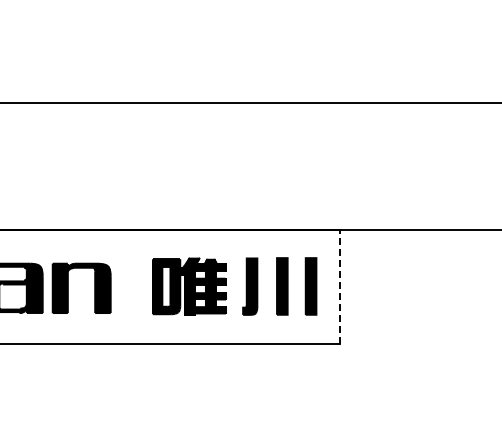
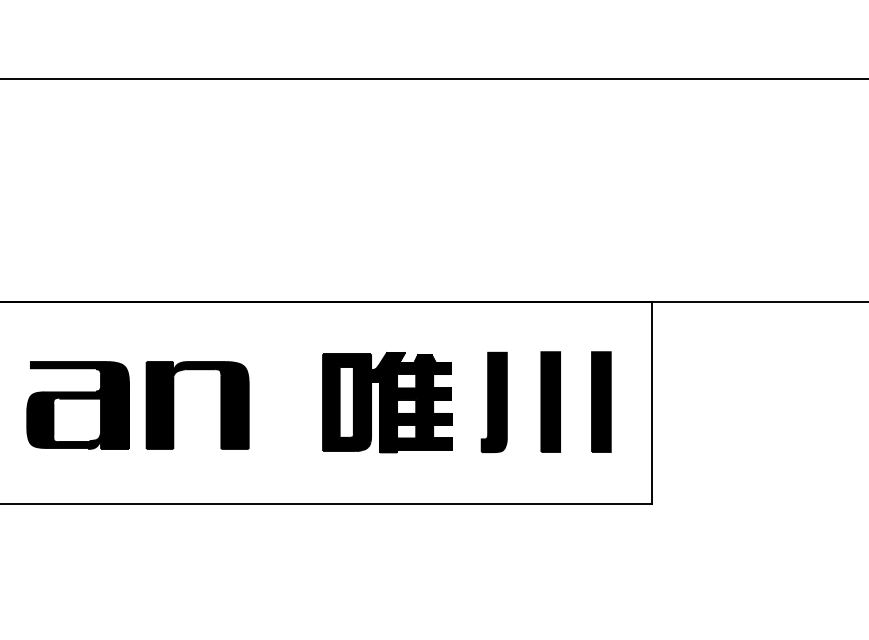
line: (339, 286) -> (651, 402), dashed -> solid

